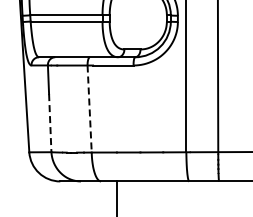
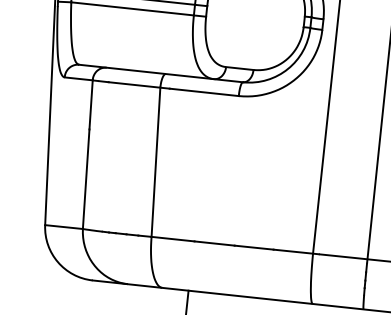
line: (89, 109) -> (155, 163), dashed -> solid
line: (50, 123) -> (86, 179), dashed -> solid

